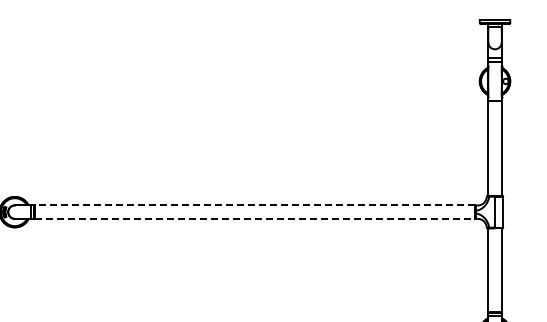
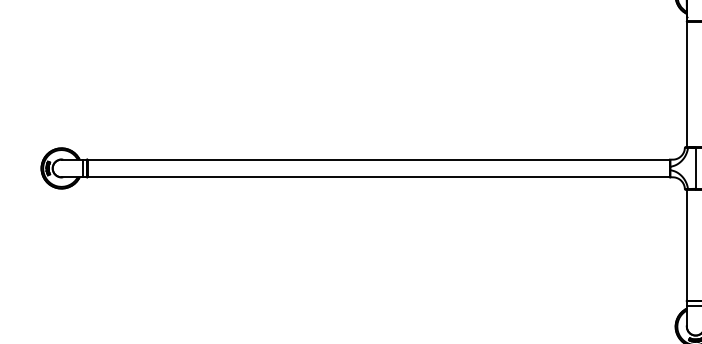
line: (254, 205) -> (378, 159), dashed -> solid
line: (255, 218) -> (379, 176), dashed -> solid

